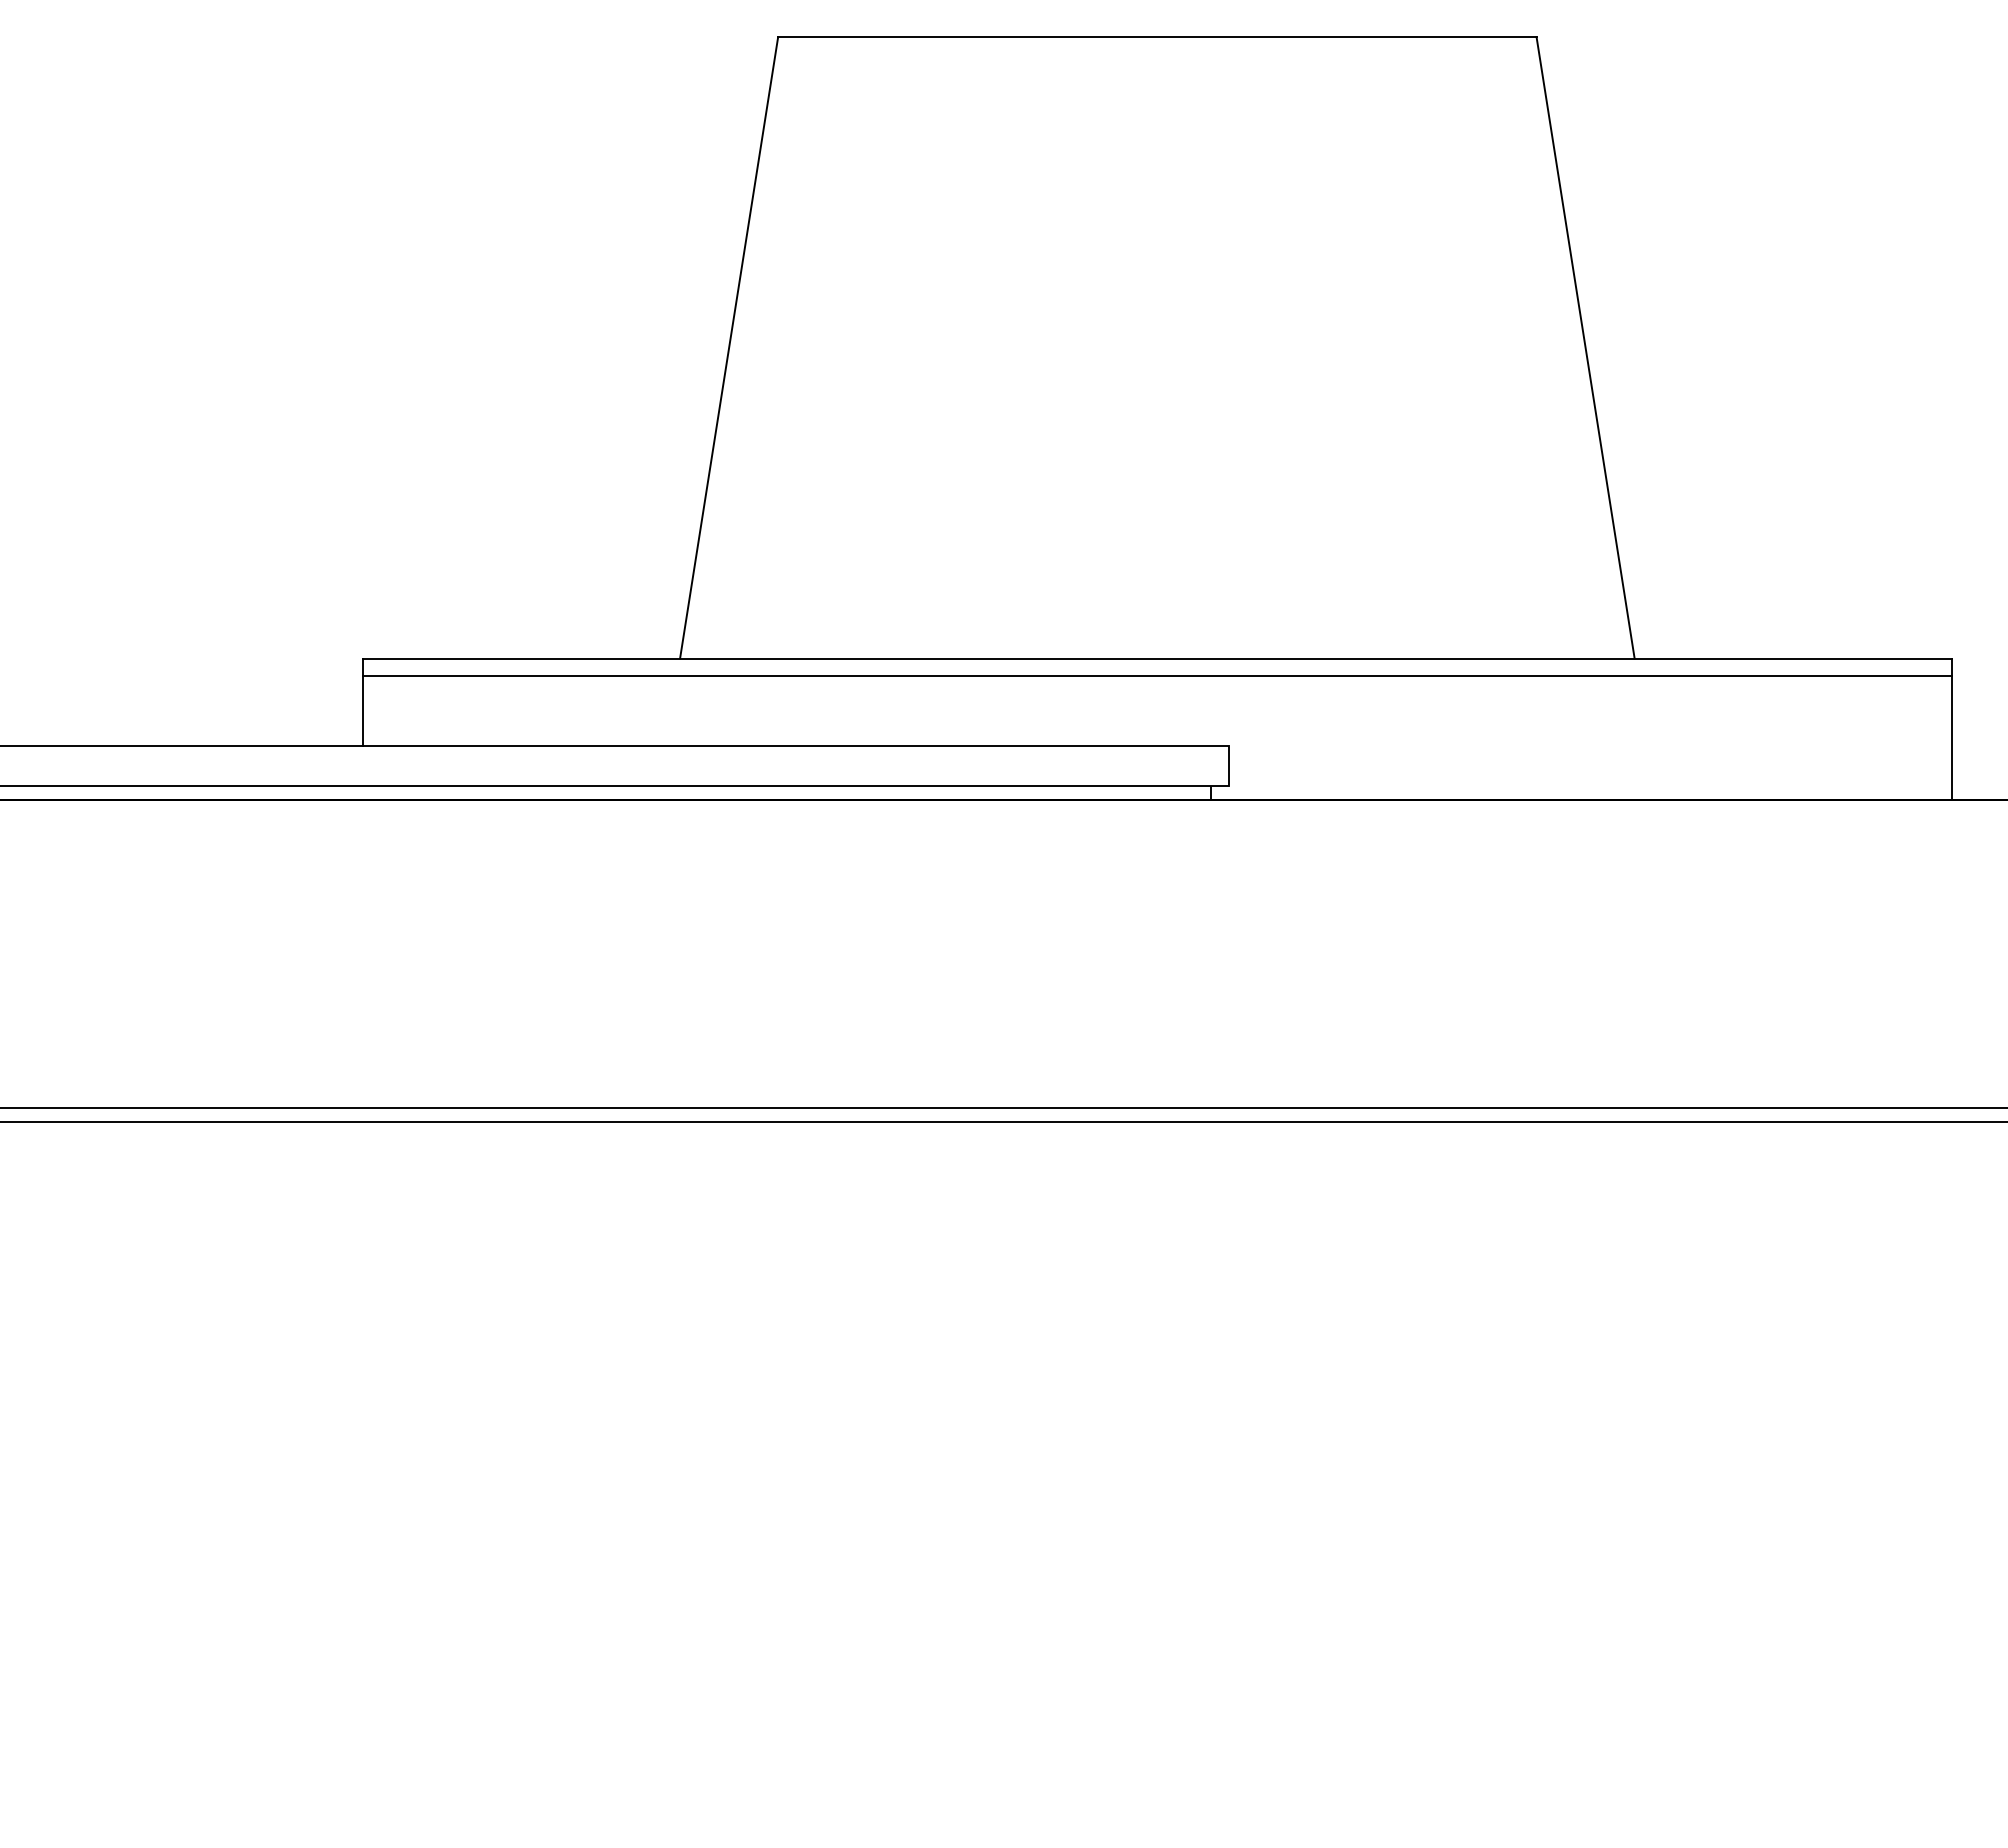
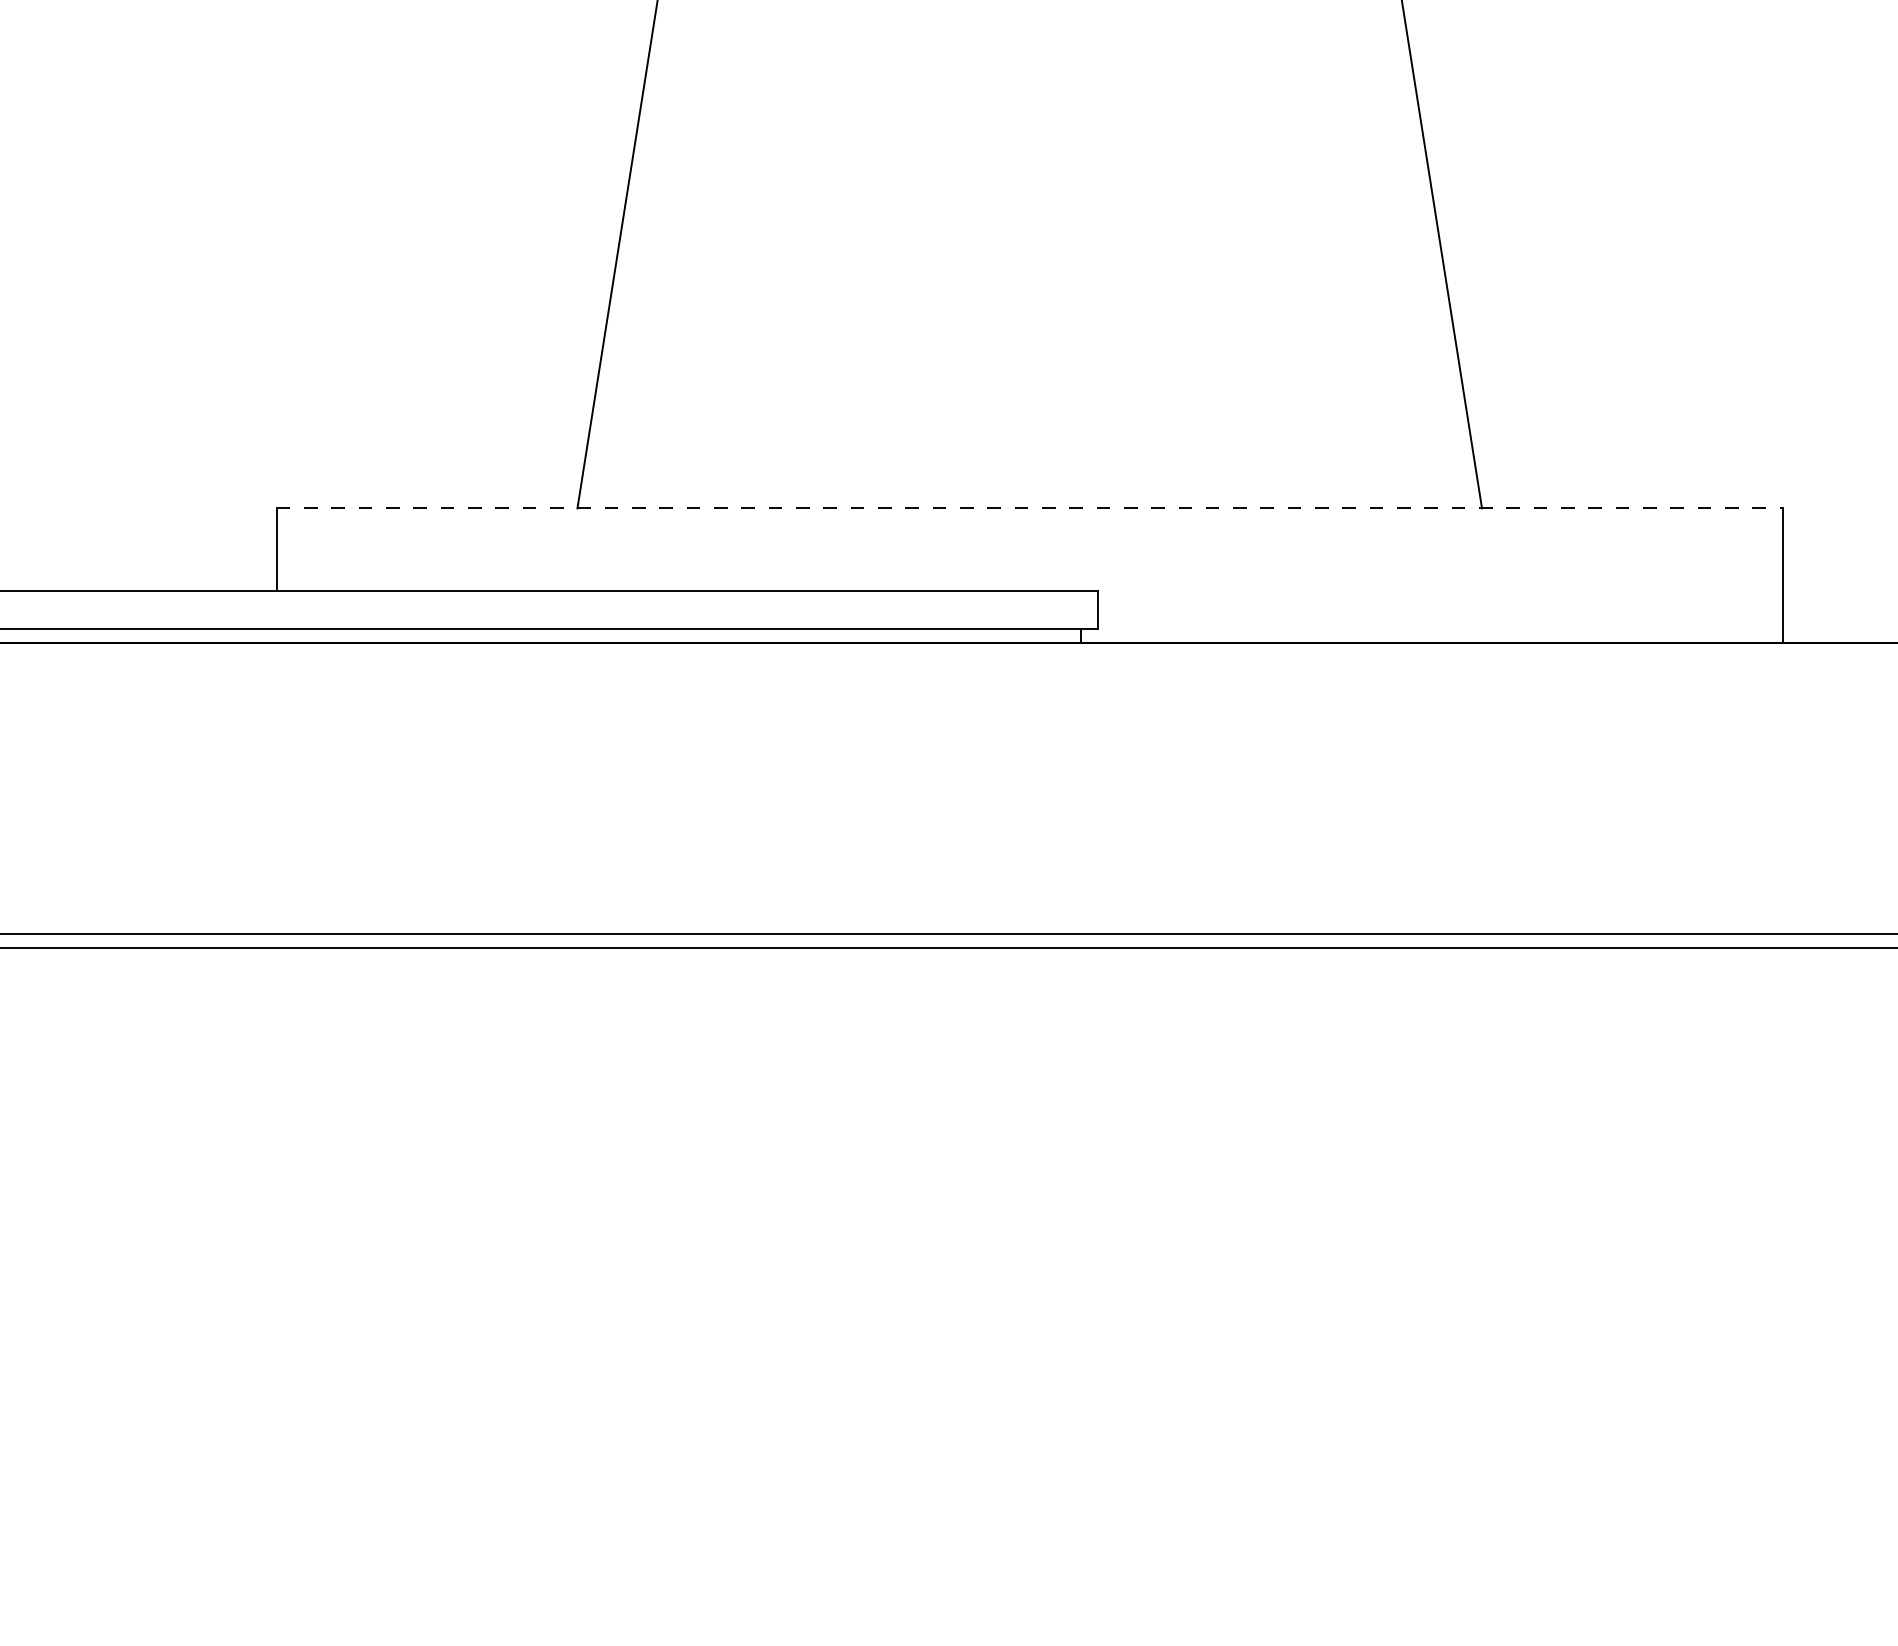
line: (1157, 658) -> (1029, 508), solid -> dashed
line: (1157, 675) -> (1029, 524), removed

